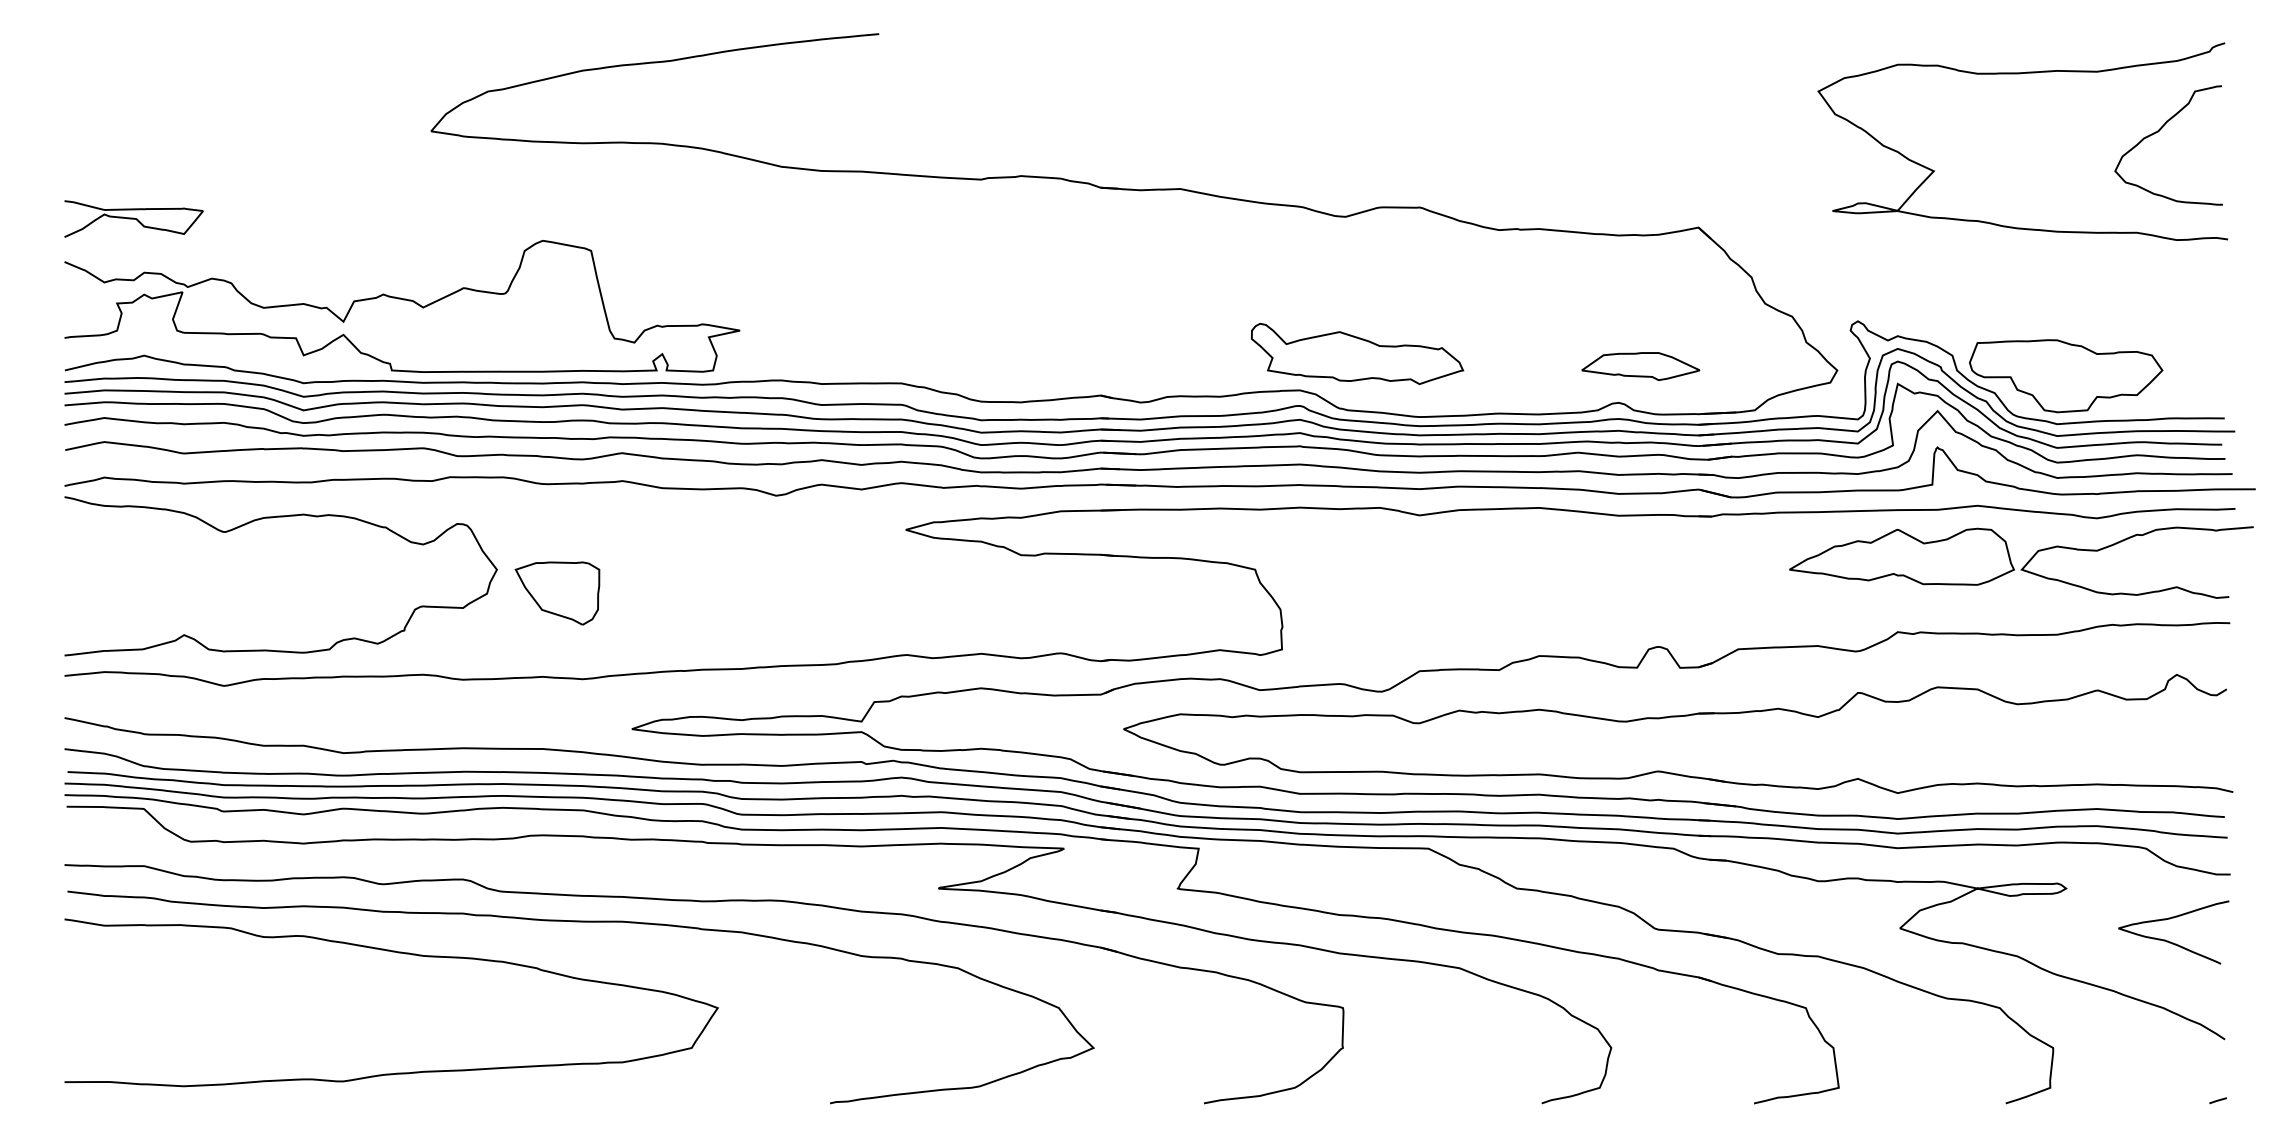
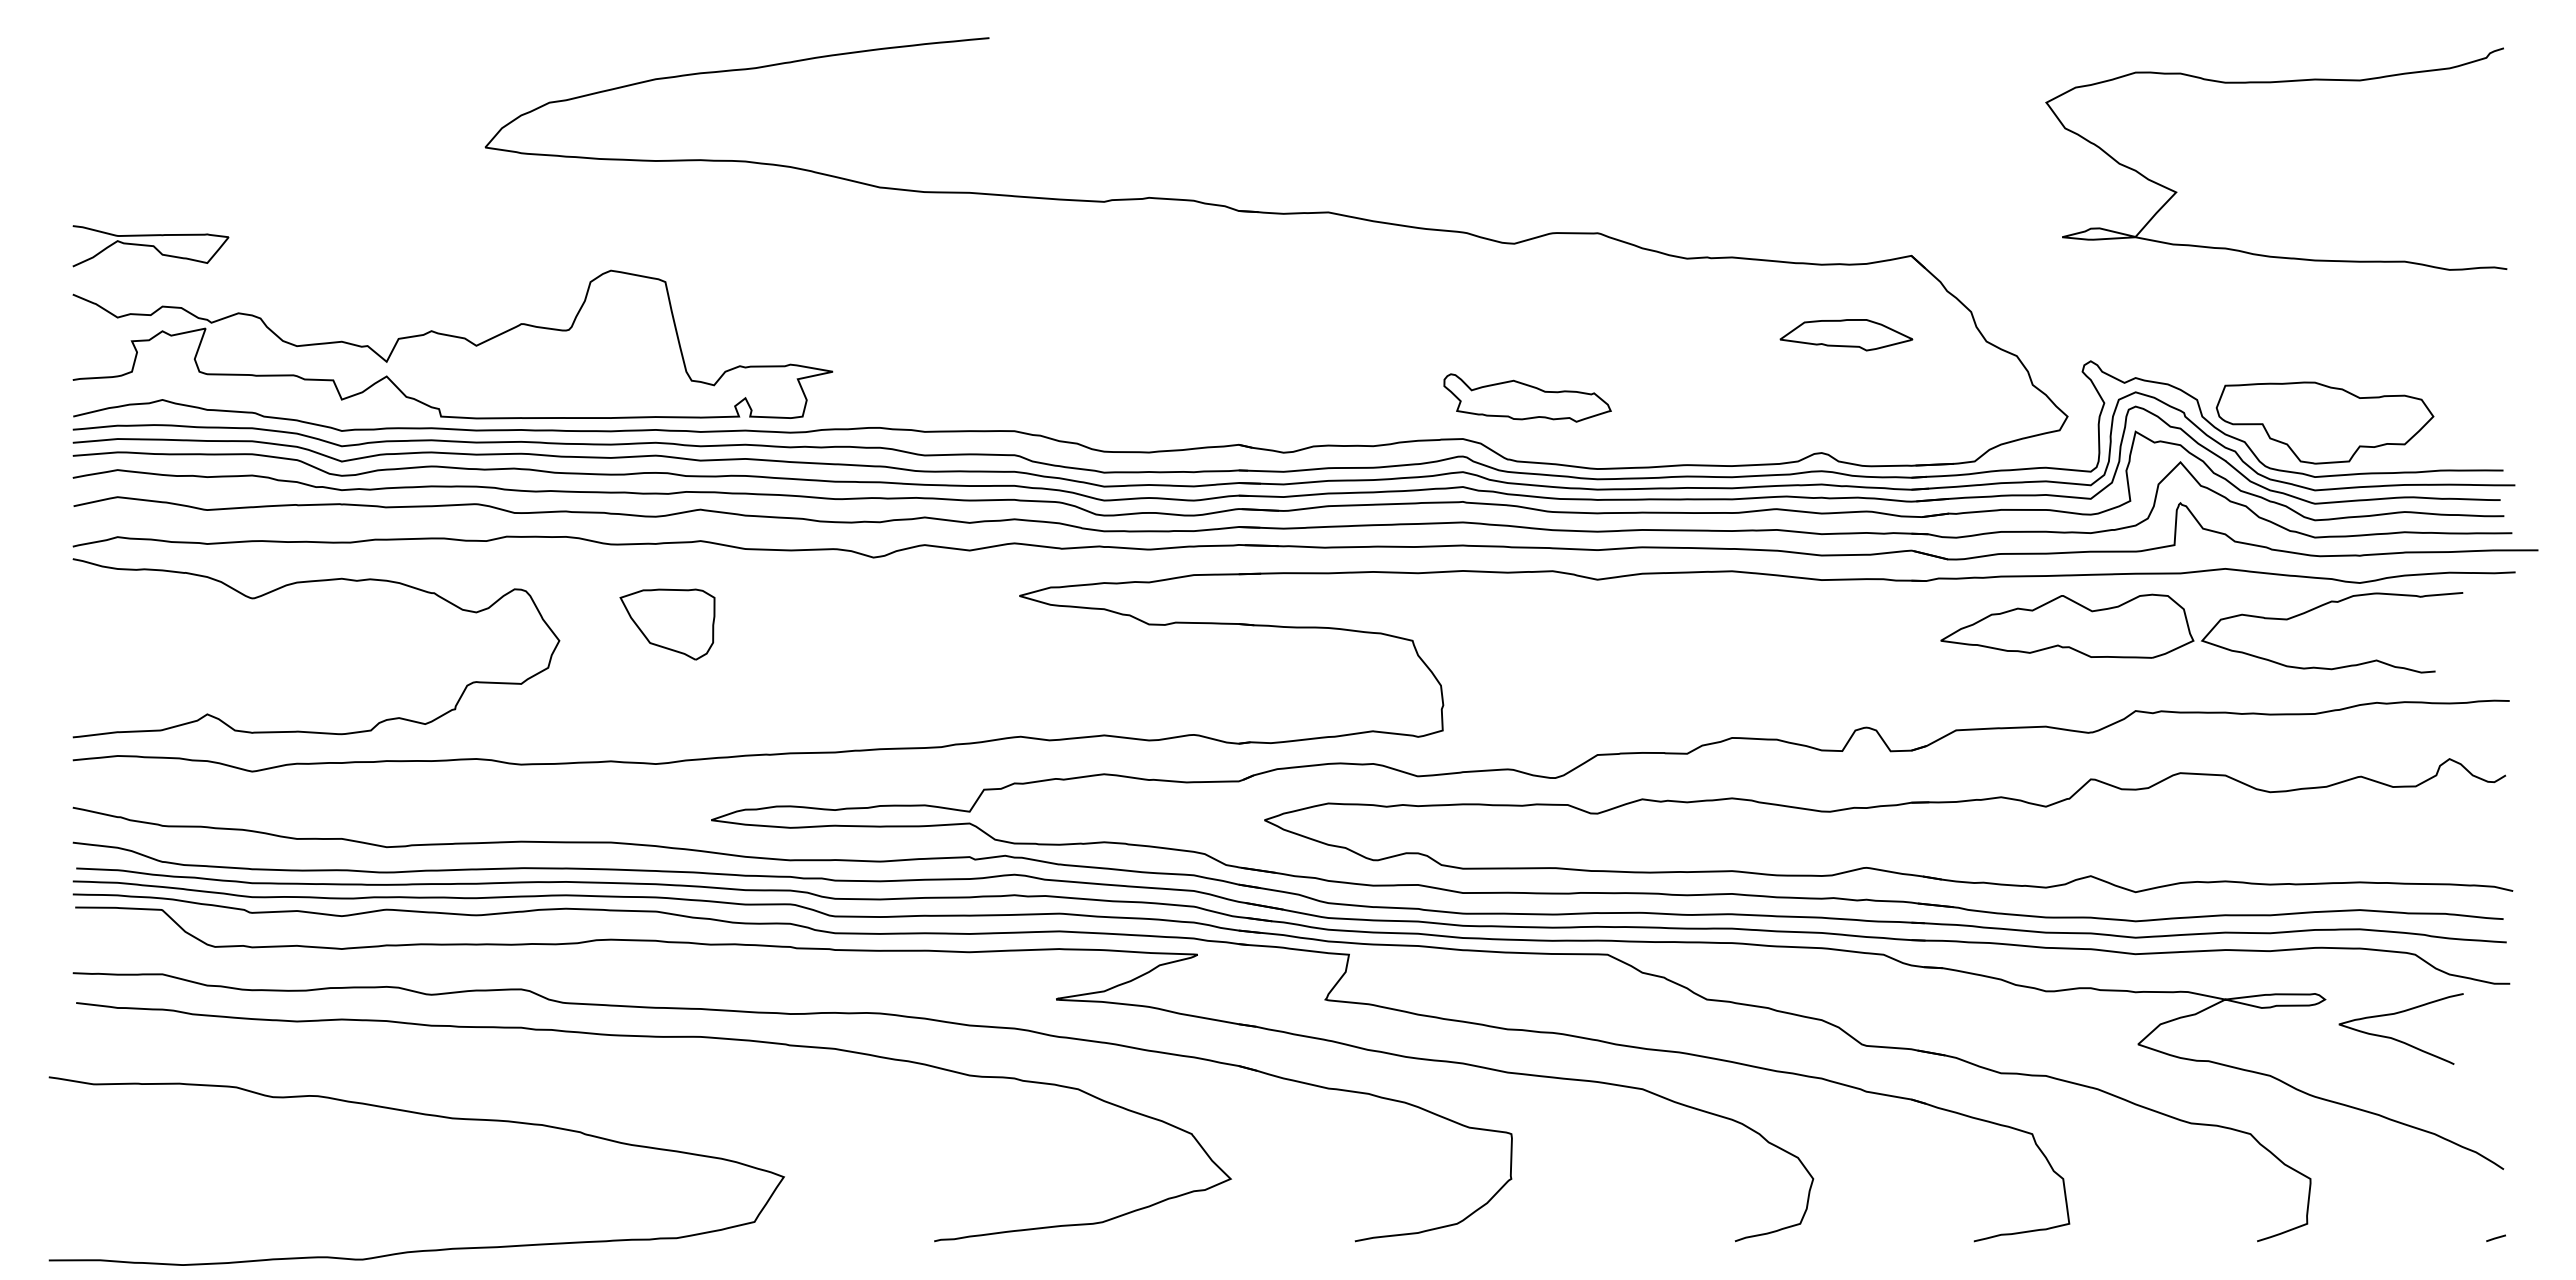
curve: (2158, 132) -> (2429, 148), removed
part: (1357, 353) -> (1527, 397), size x0.7
part: (1640, 366) -> (1846, 335), moved
part: (2021, 562) -> (2201, 632), moved
part: (557, 593) -> (667, 624), moved
curve: (2168, 940) -> (2395, 1038), moved
curve: (398, 953) -> (424, 1115), moved

